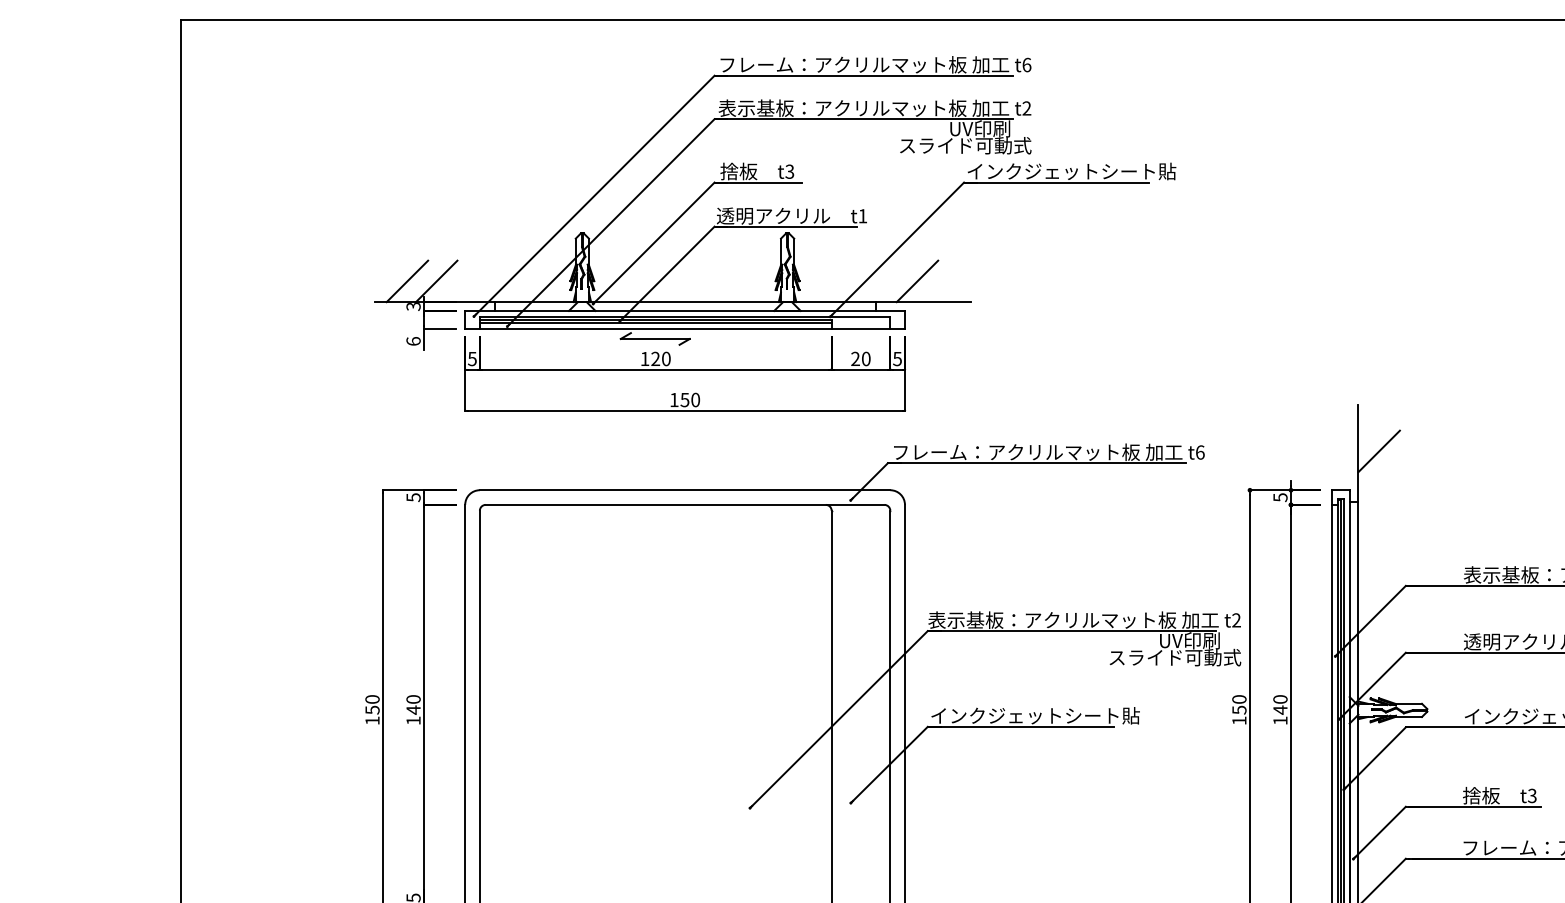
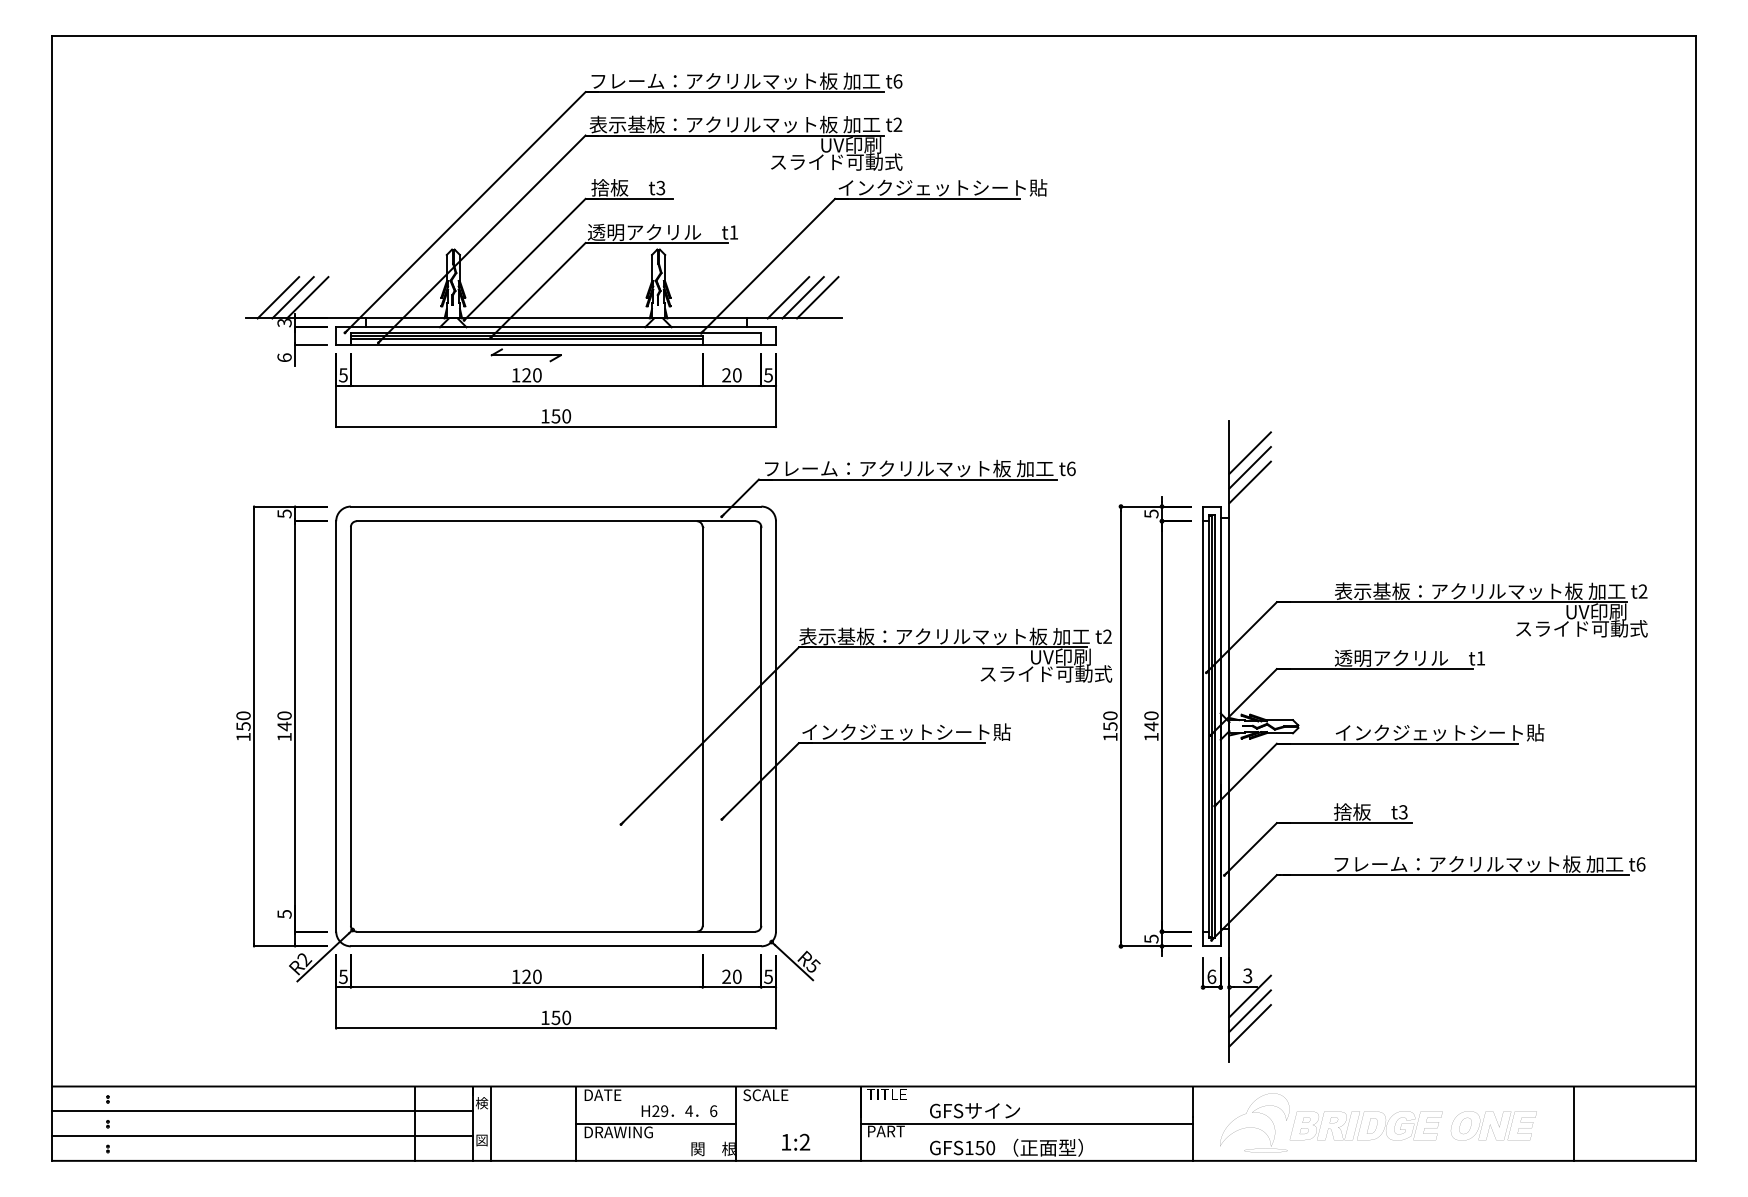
line: (421, 281) -> (292, 297), added
line: (931, 281) -> (802, 297), added
line: (946, 281) -> (817, 297), added
line: (1378, 436) -> (1249, 452), added
line: (1378, 466) -> (1249, 482), added

